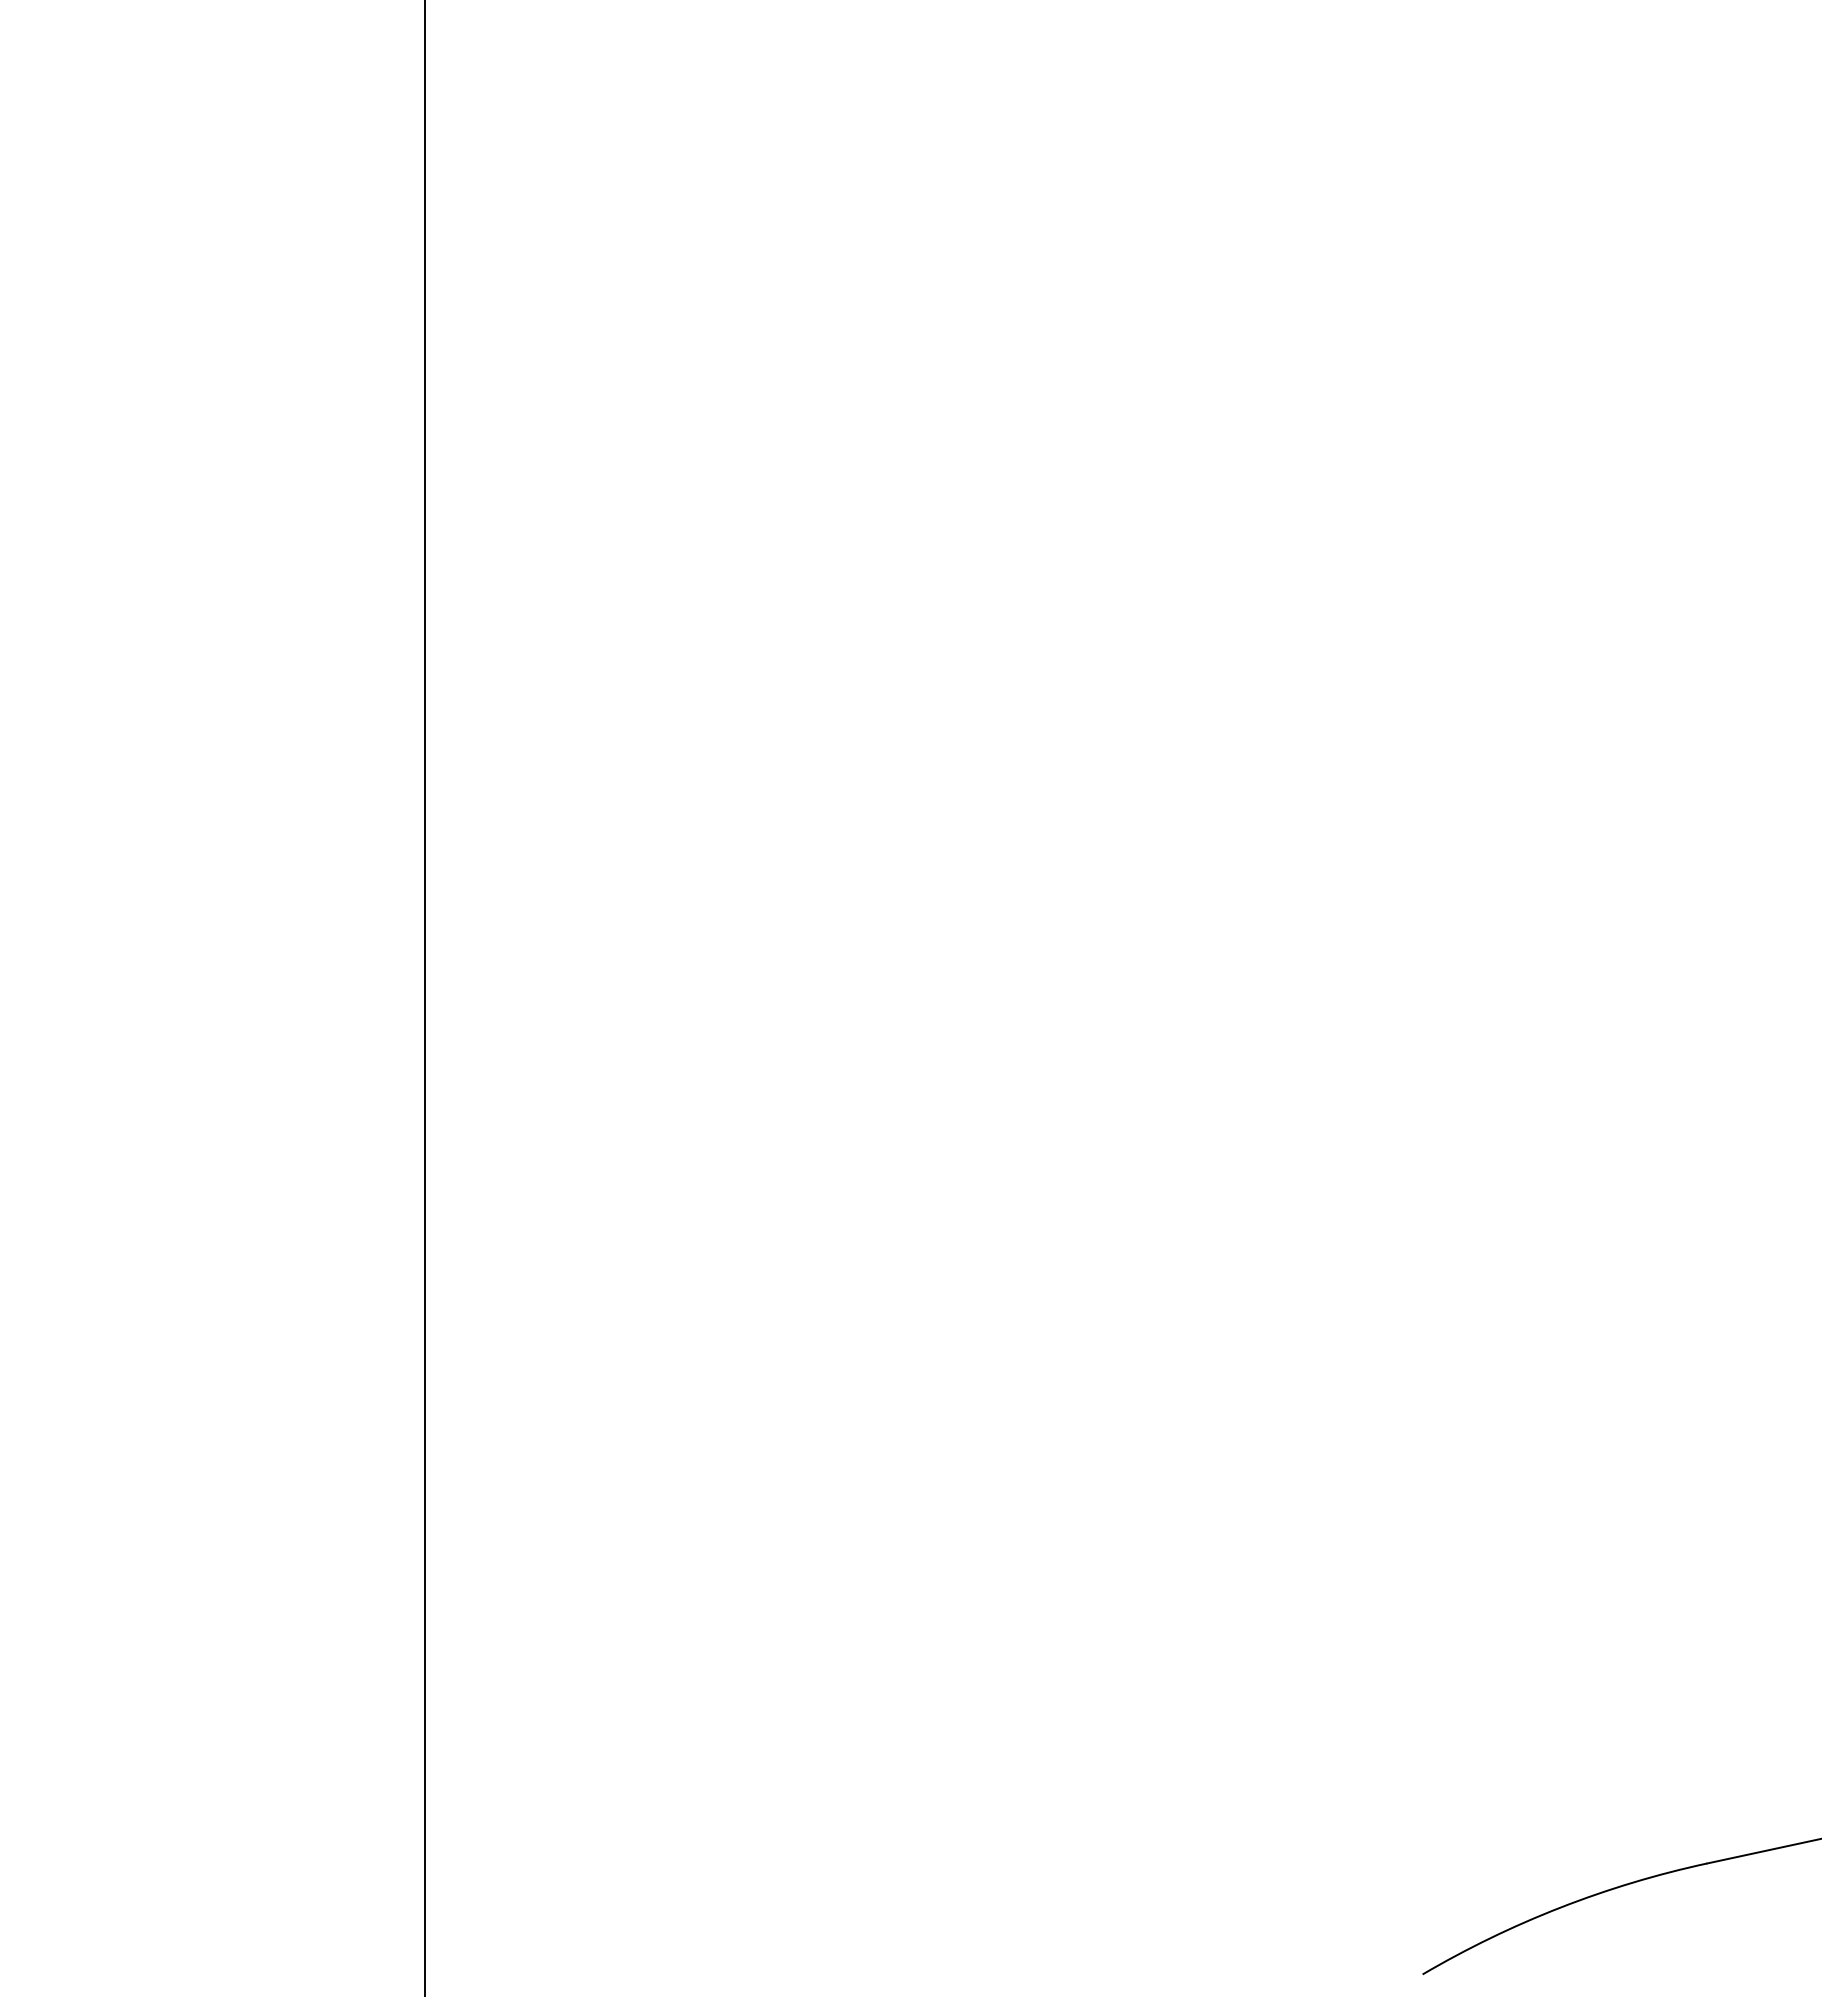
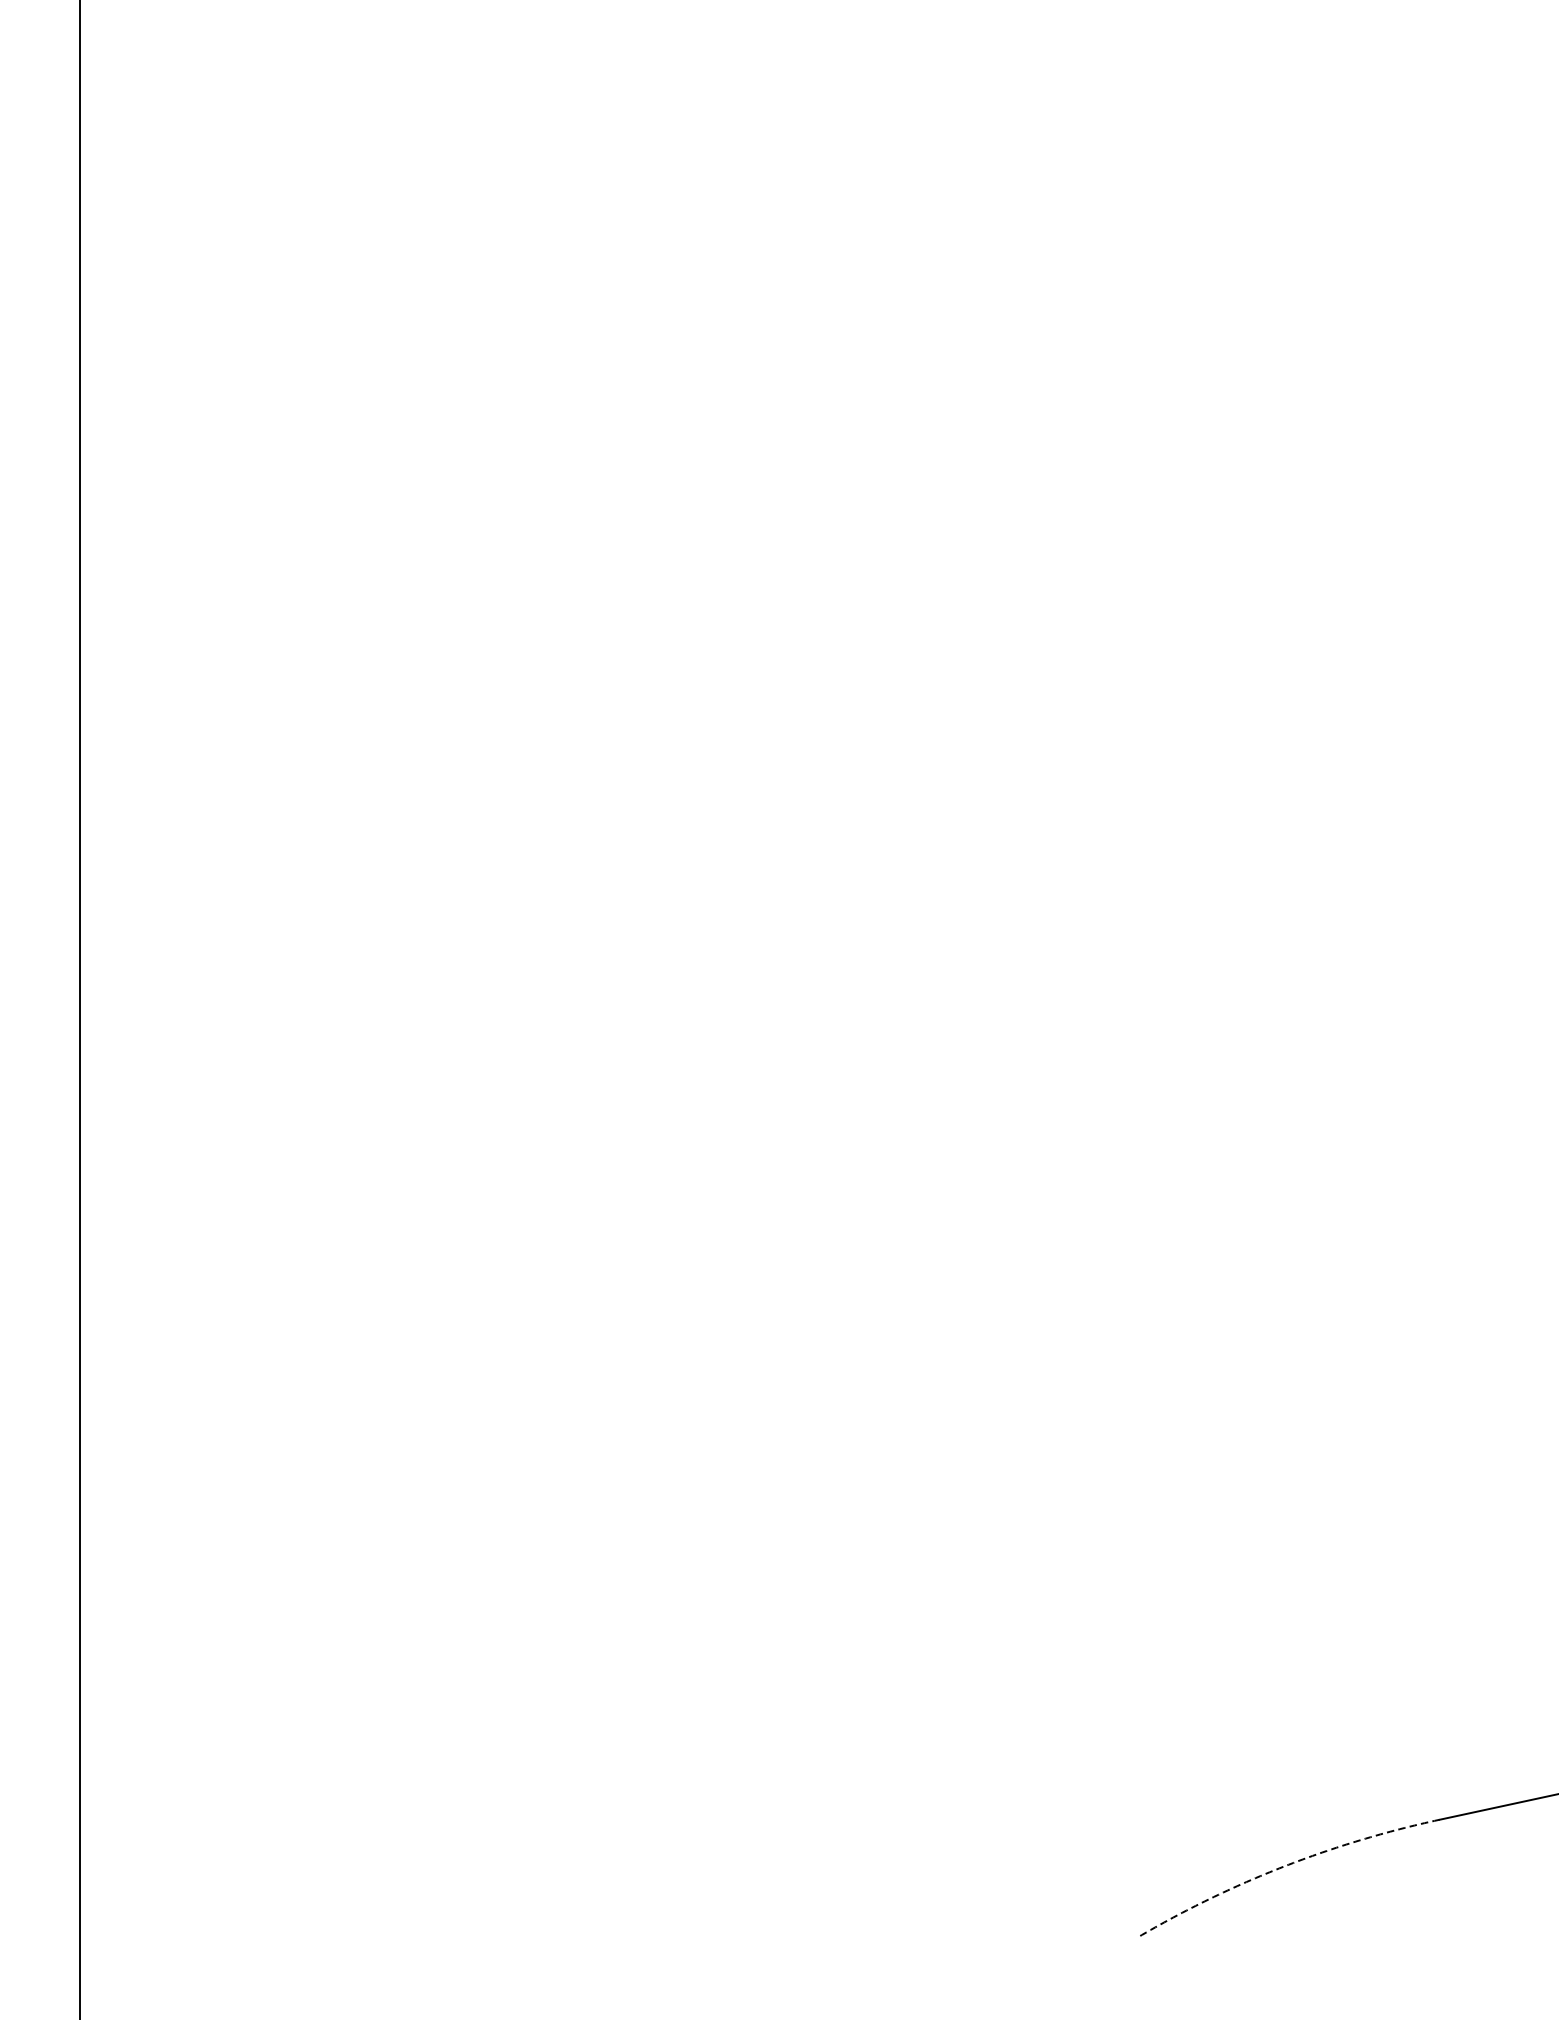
arc: (1560, 1907) -> (1283, 1866), solid -> dashed

